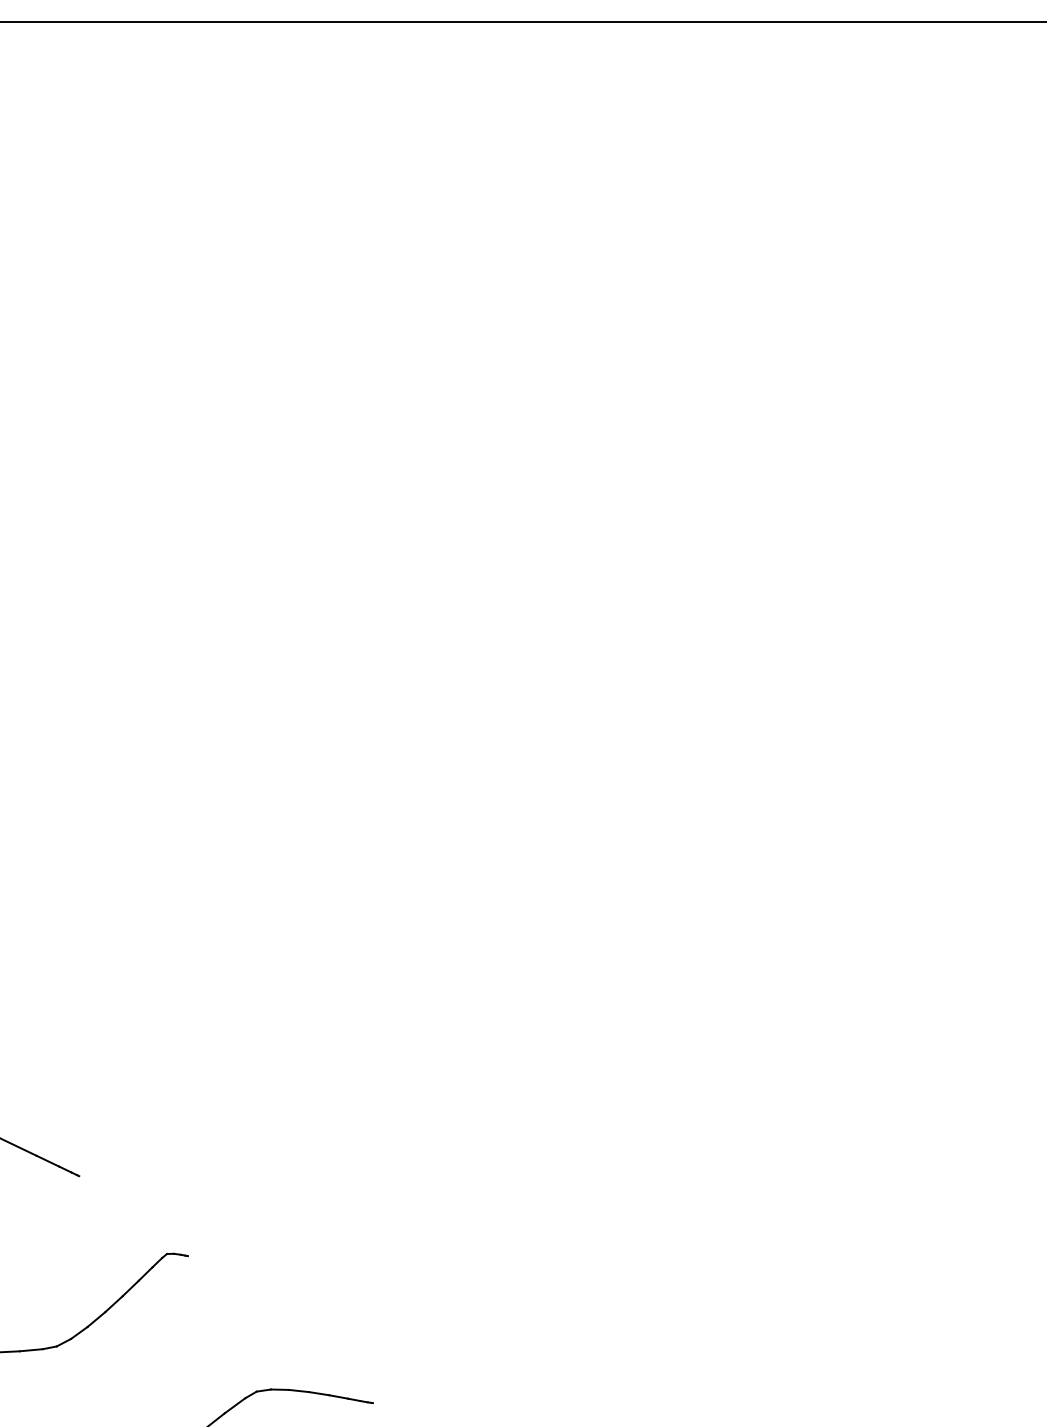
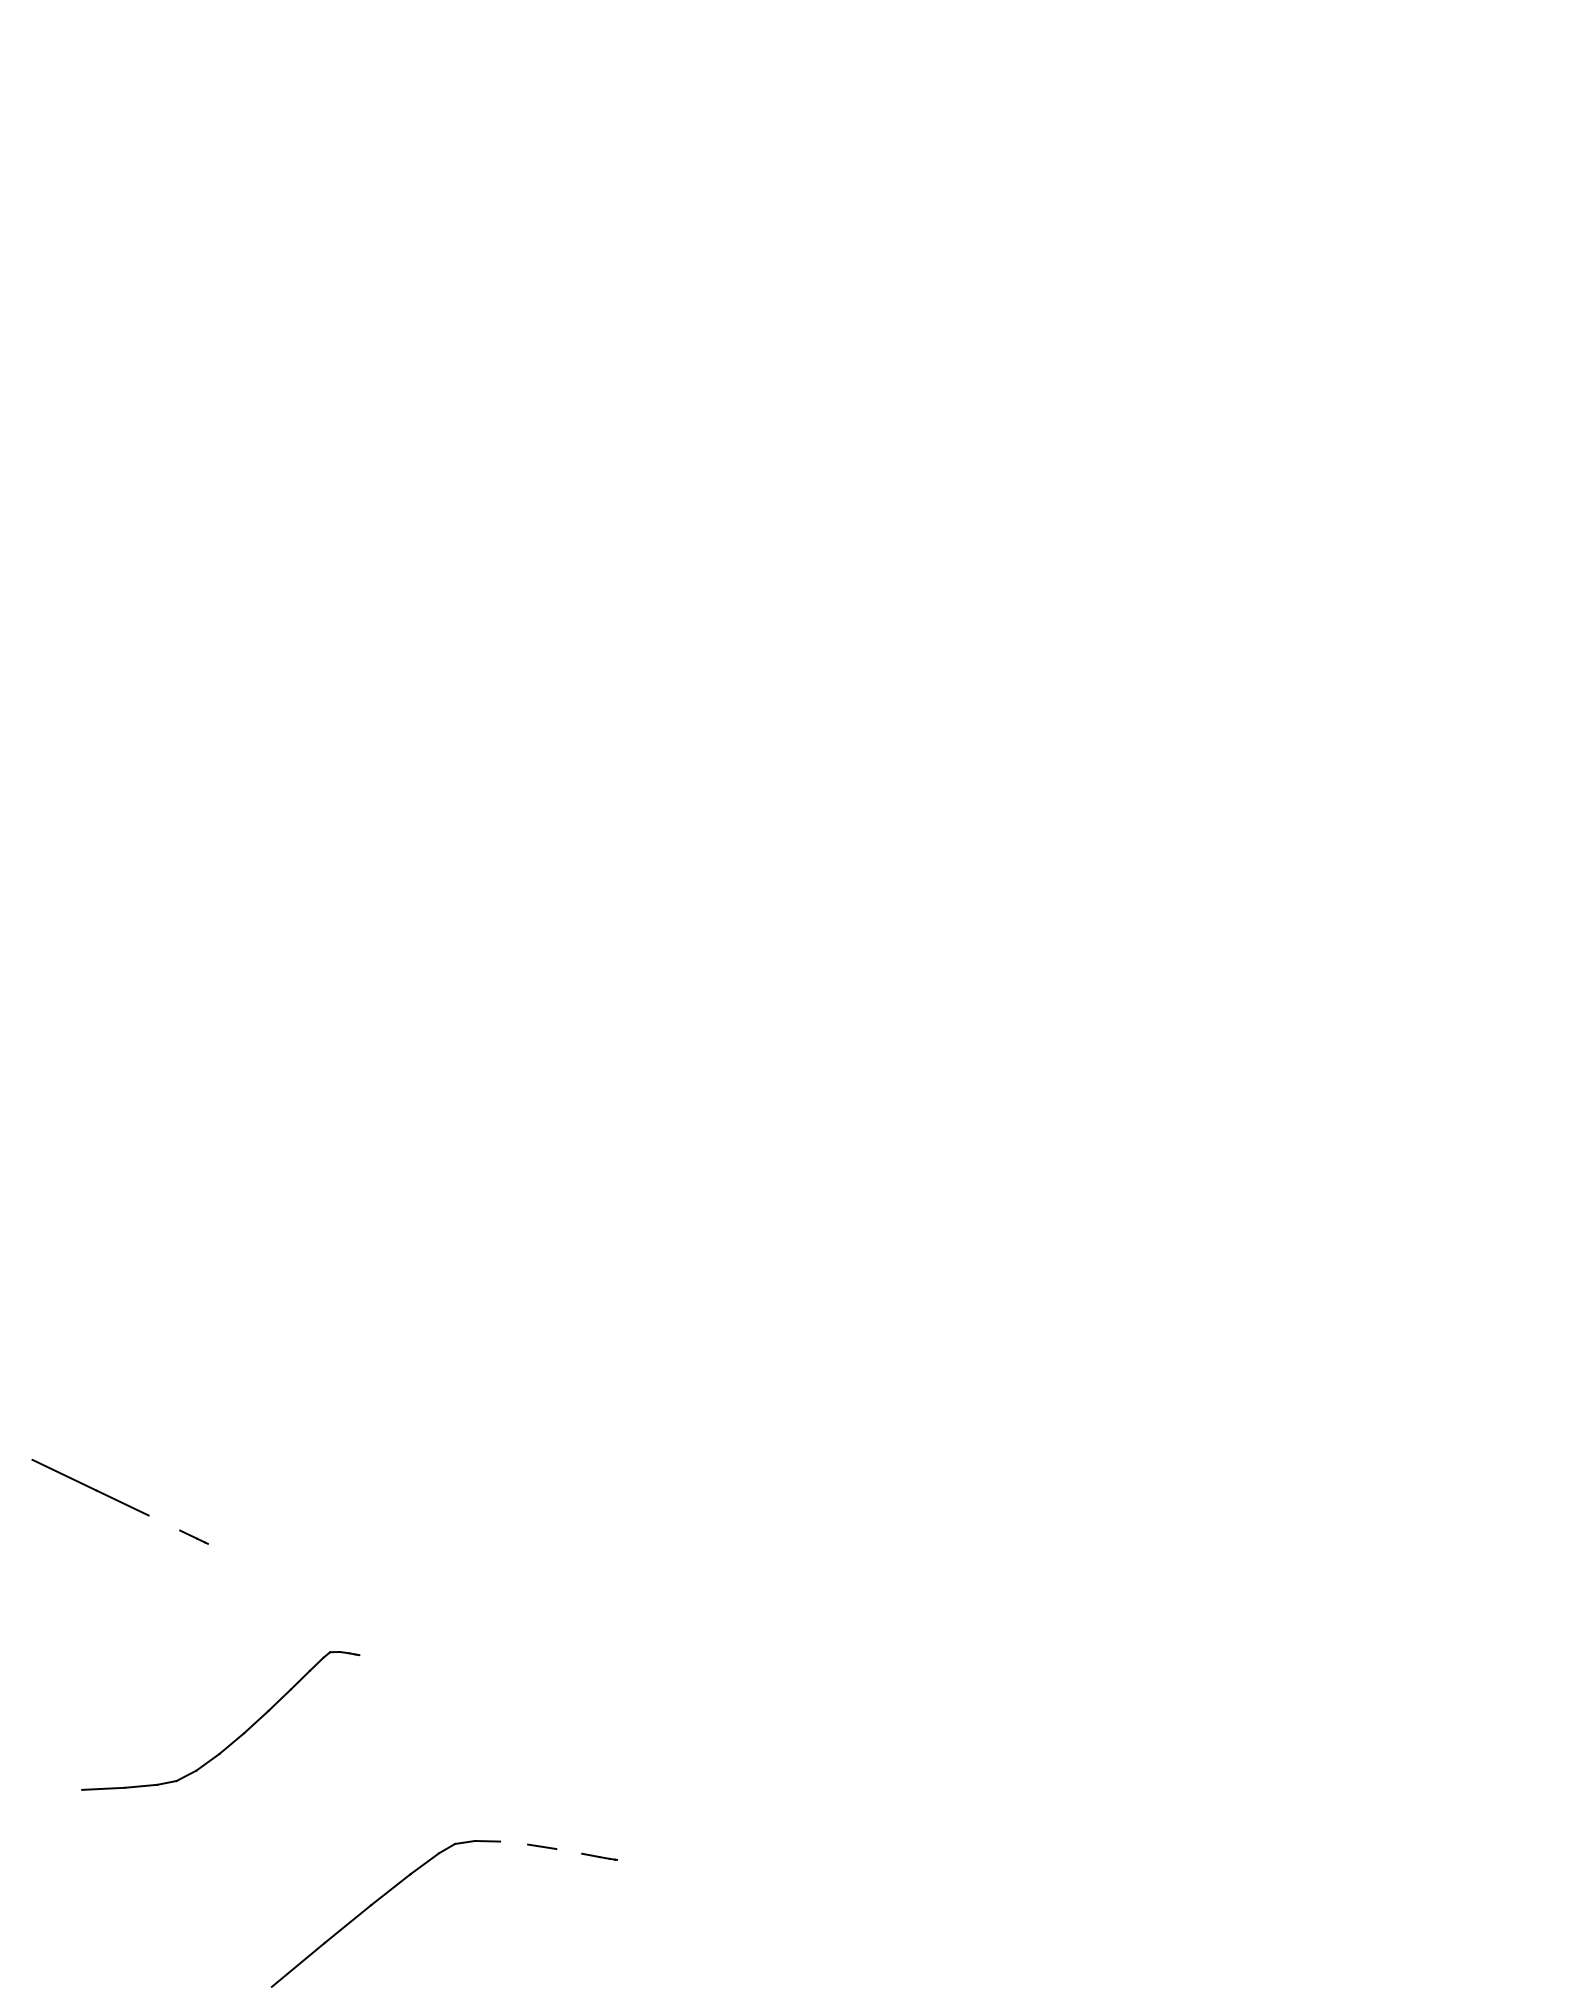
line: (48, 1160) -> (164, 1522), removed
line: (299, 1390) -> (514, 1842), removed
line: (338, 1397) -> (569, 1851), removed

